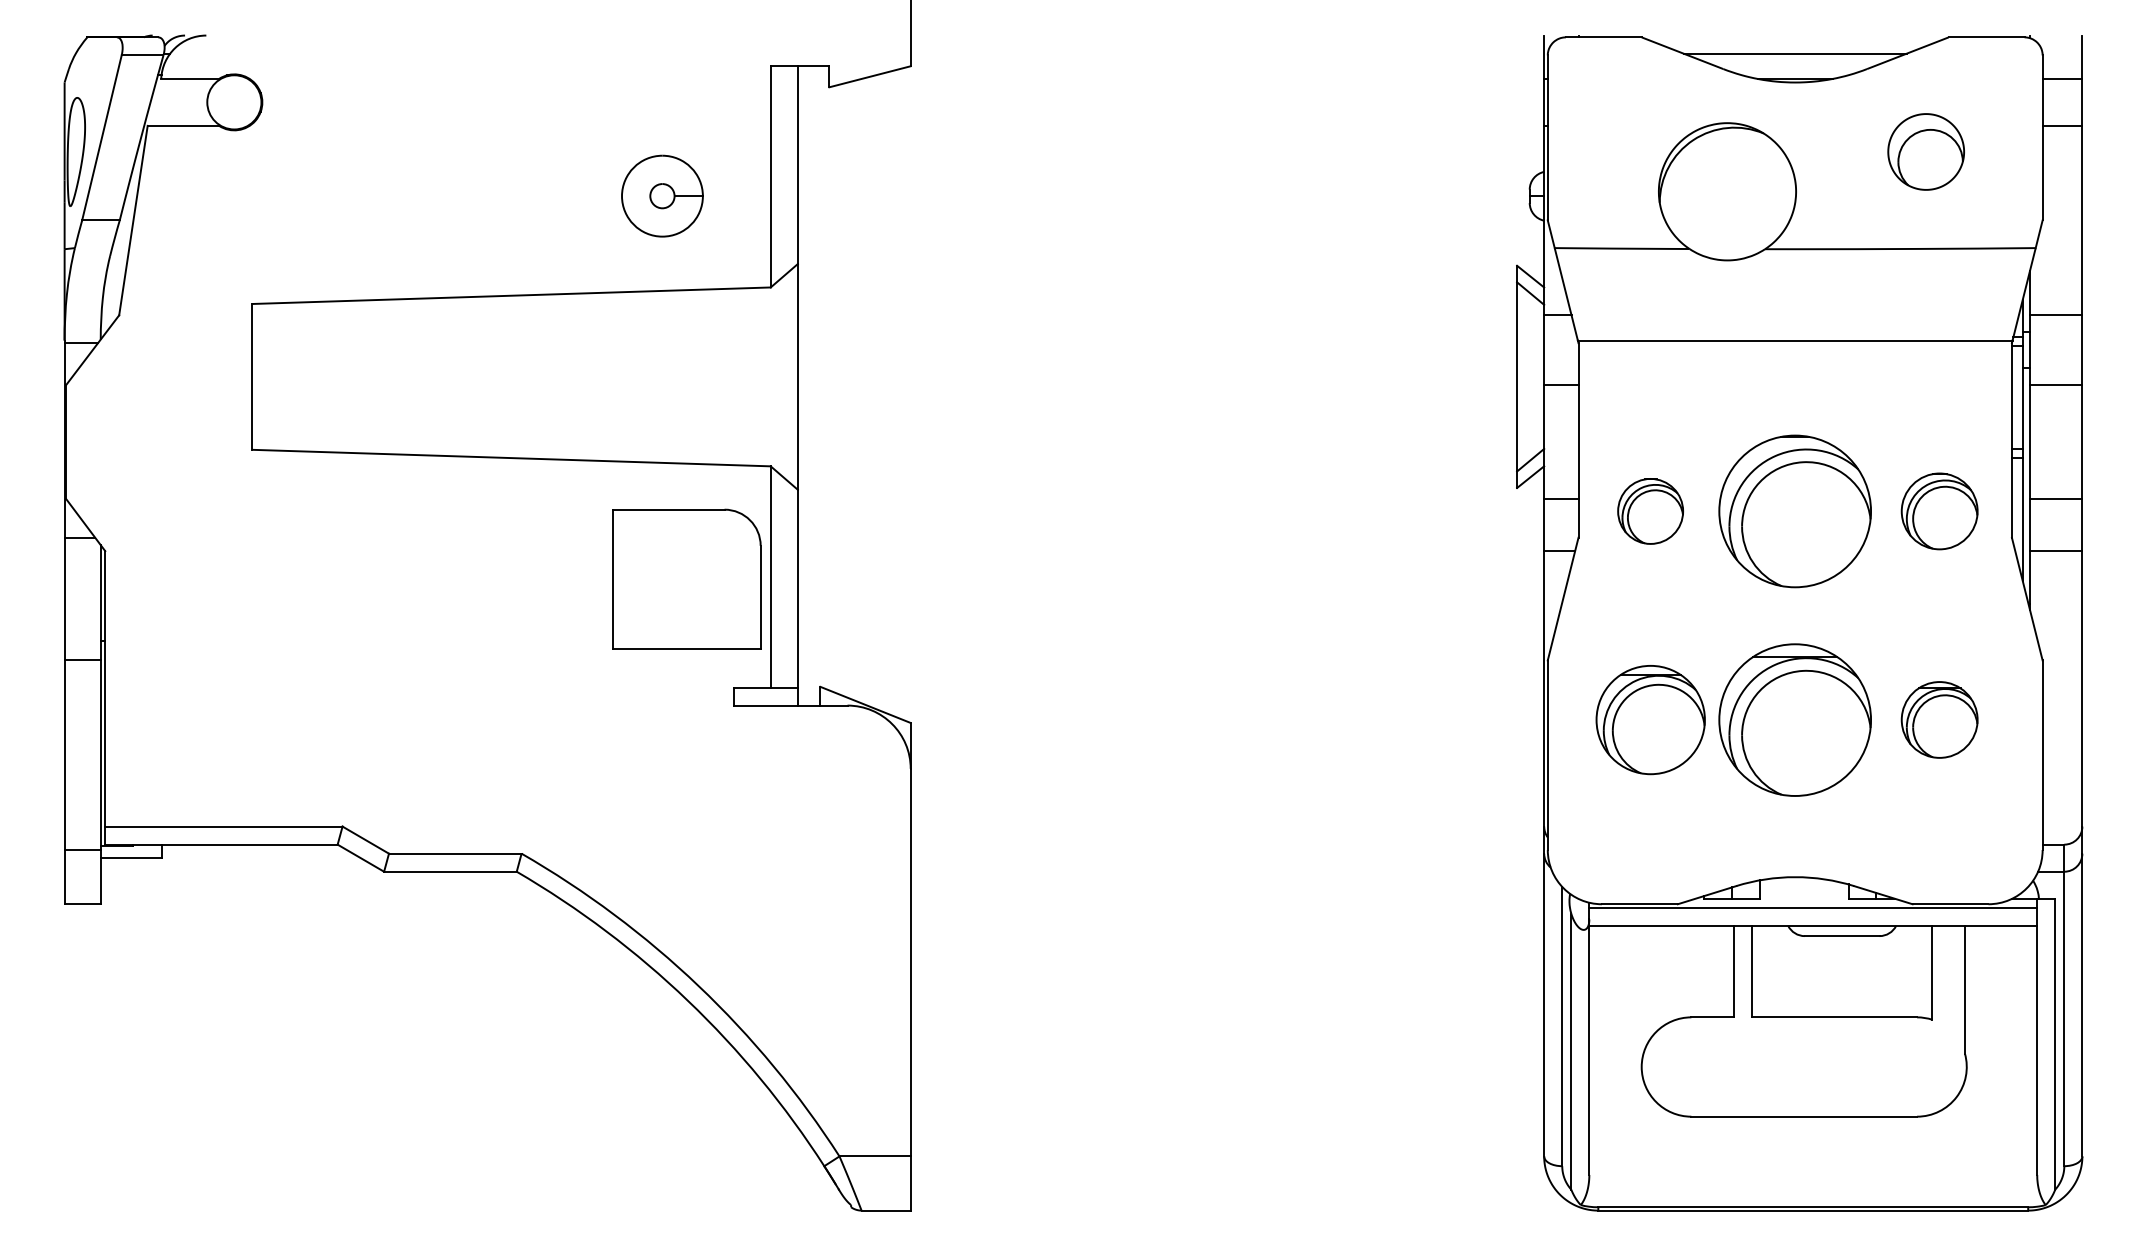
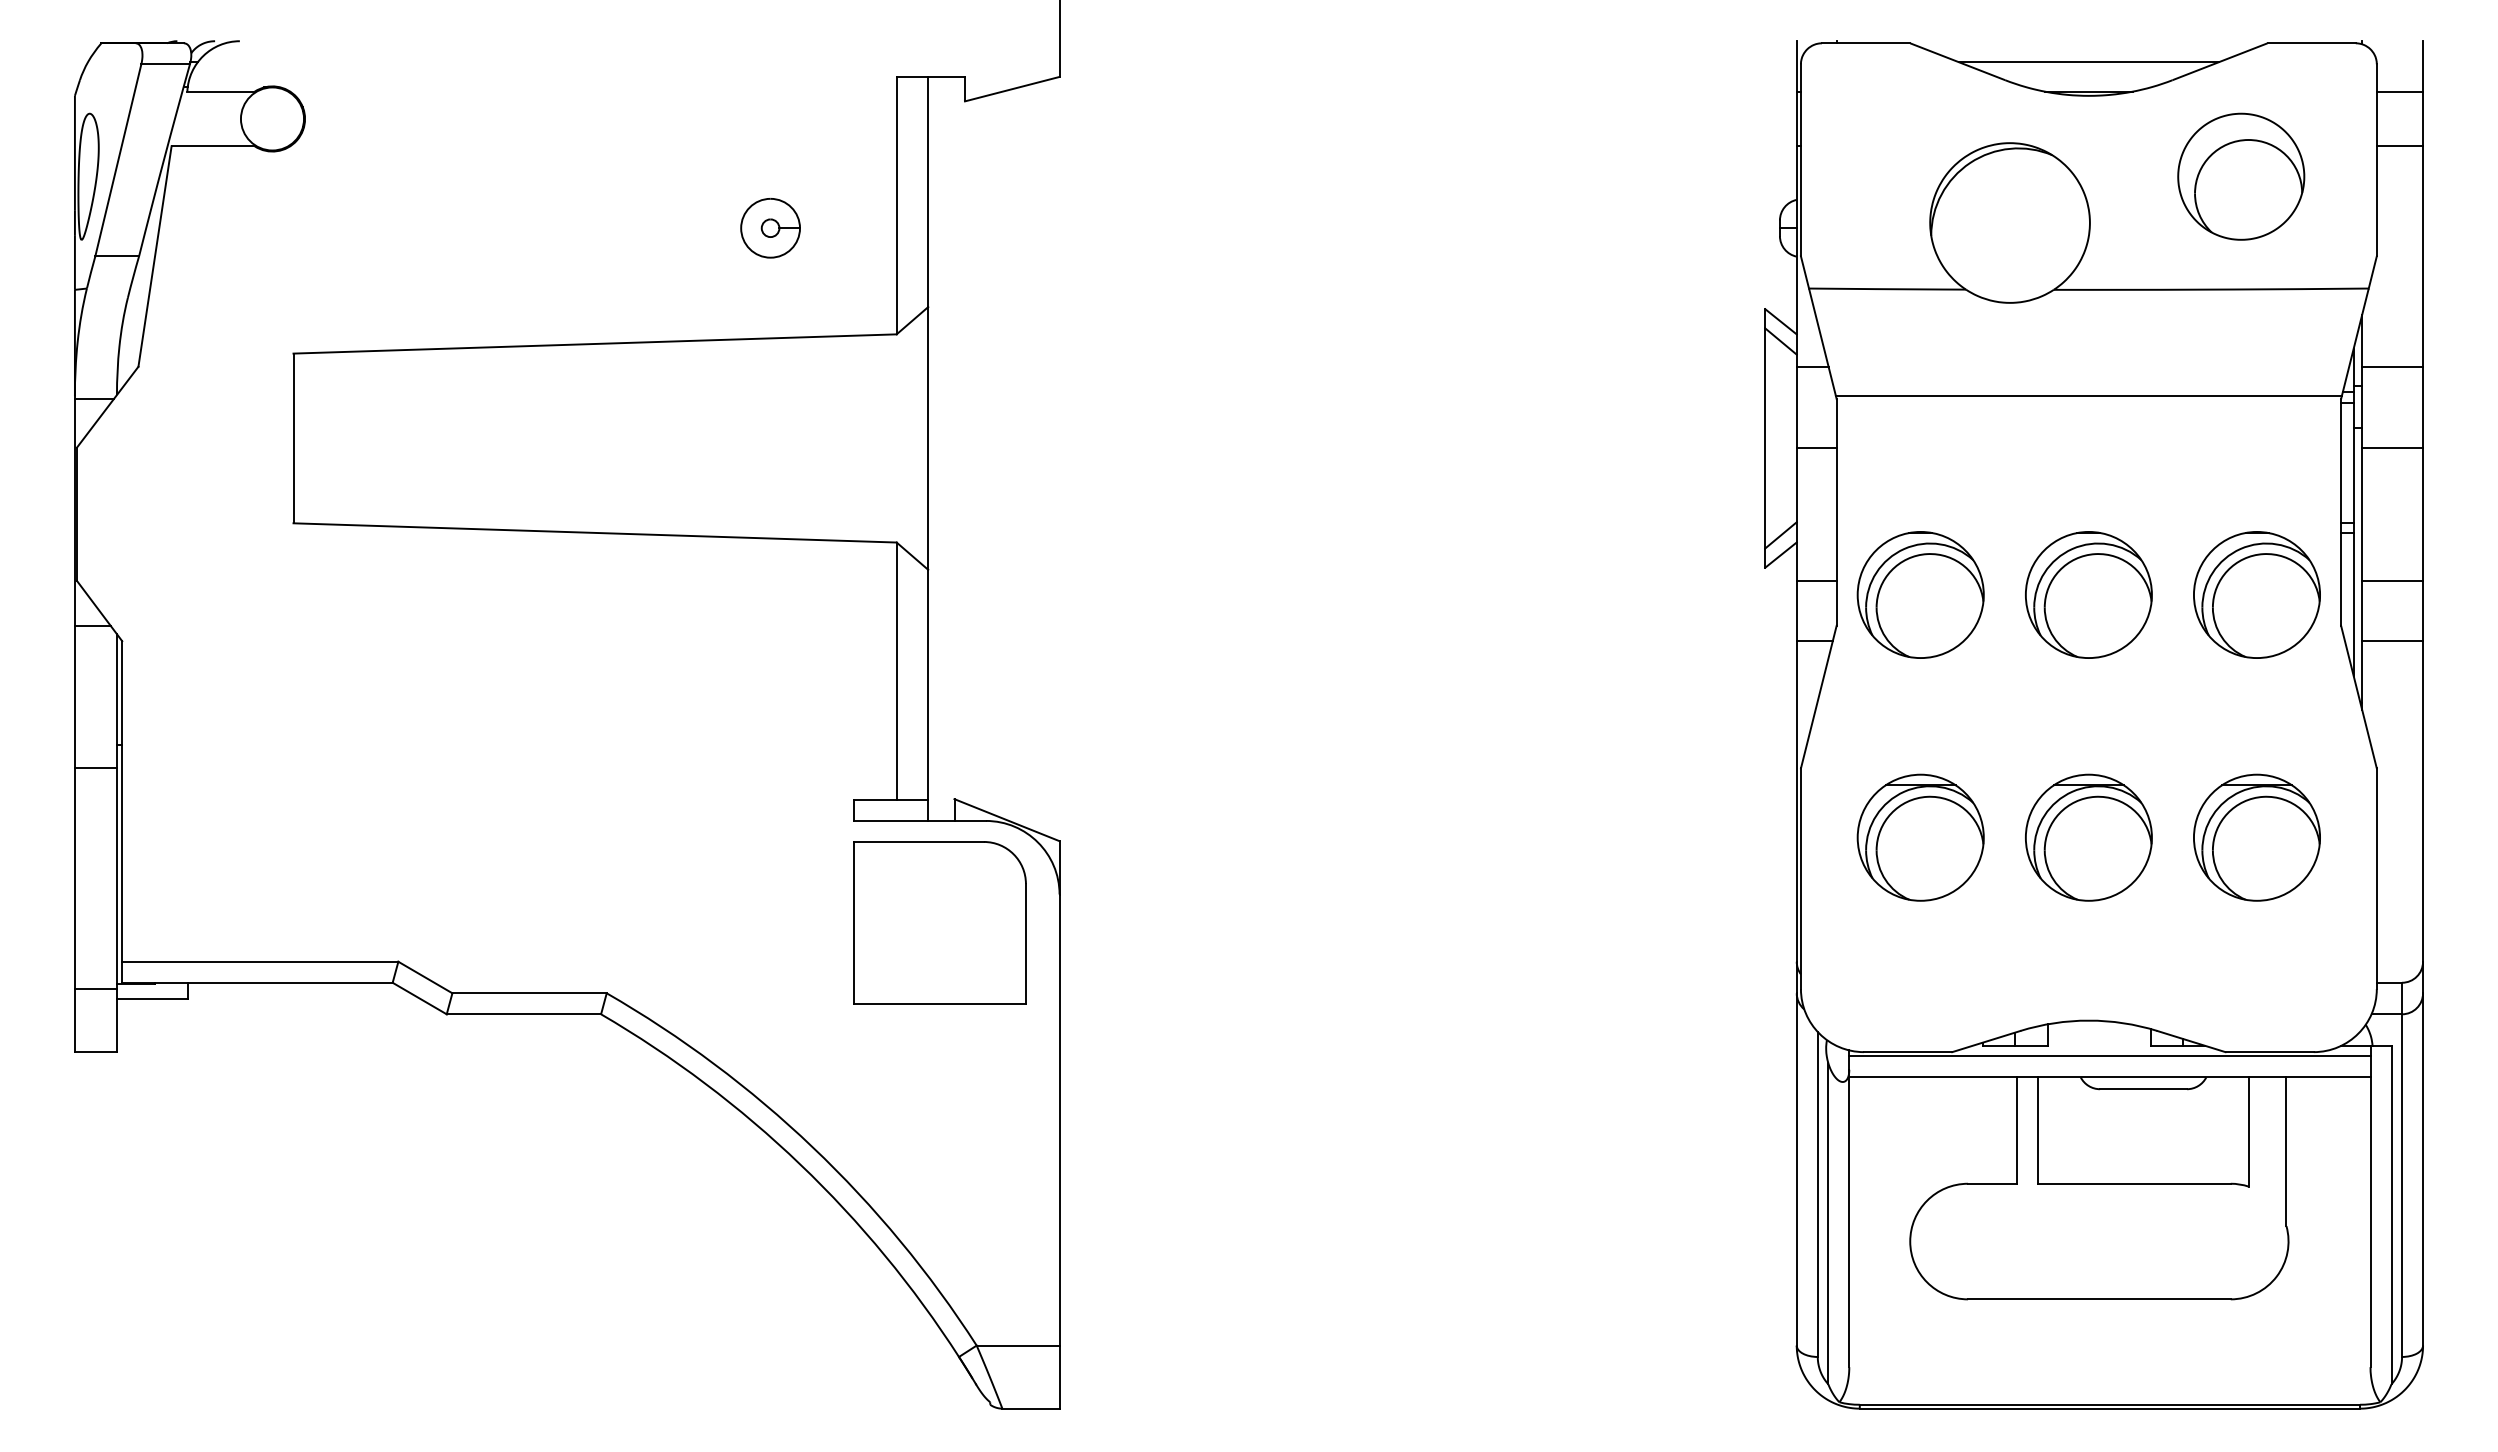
part: (1926, 151) -> (2241, 176), size x1.43
part: (662, 196) -> (770, 228), size x0.62
part: (1650, 511) -> (1920, 594), size x1.67
part: (1794, 511) -> (2088, 594), size x0.71
part: (1939, 511) -> (2256, 594), size x1.43
part: (686, 578) -> (939, 922), moved
part: (1794, 719) -> (2088, 837), size x0.71
part: (1939, 719) -> (2256, 837), size x1.43

